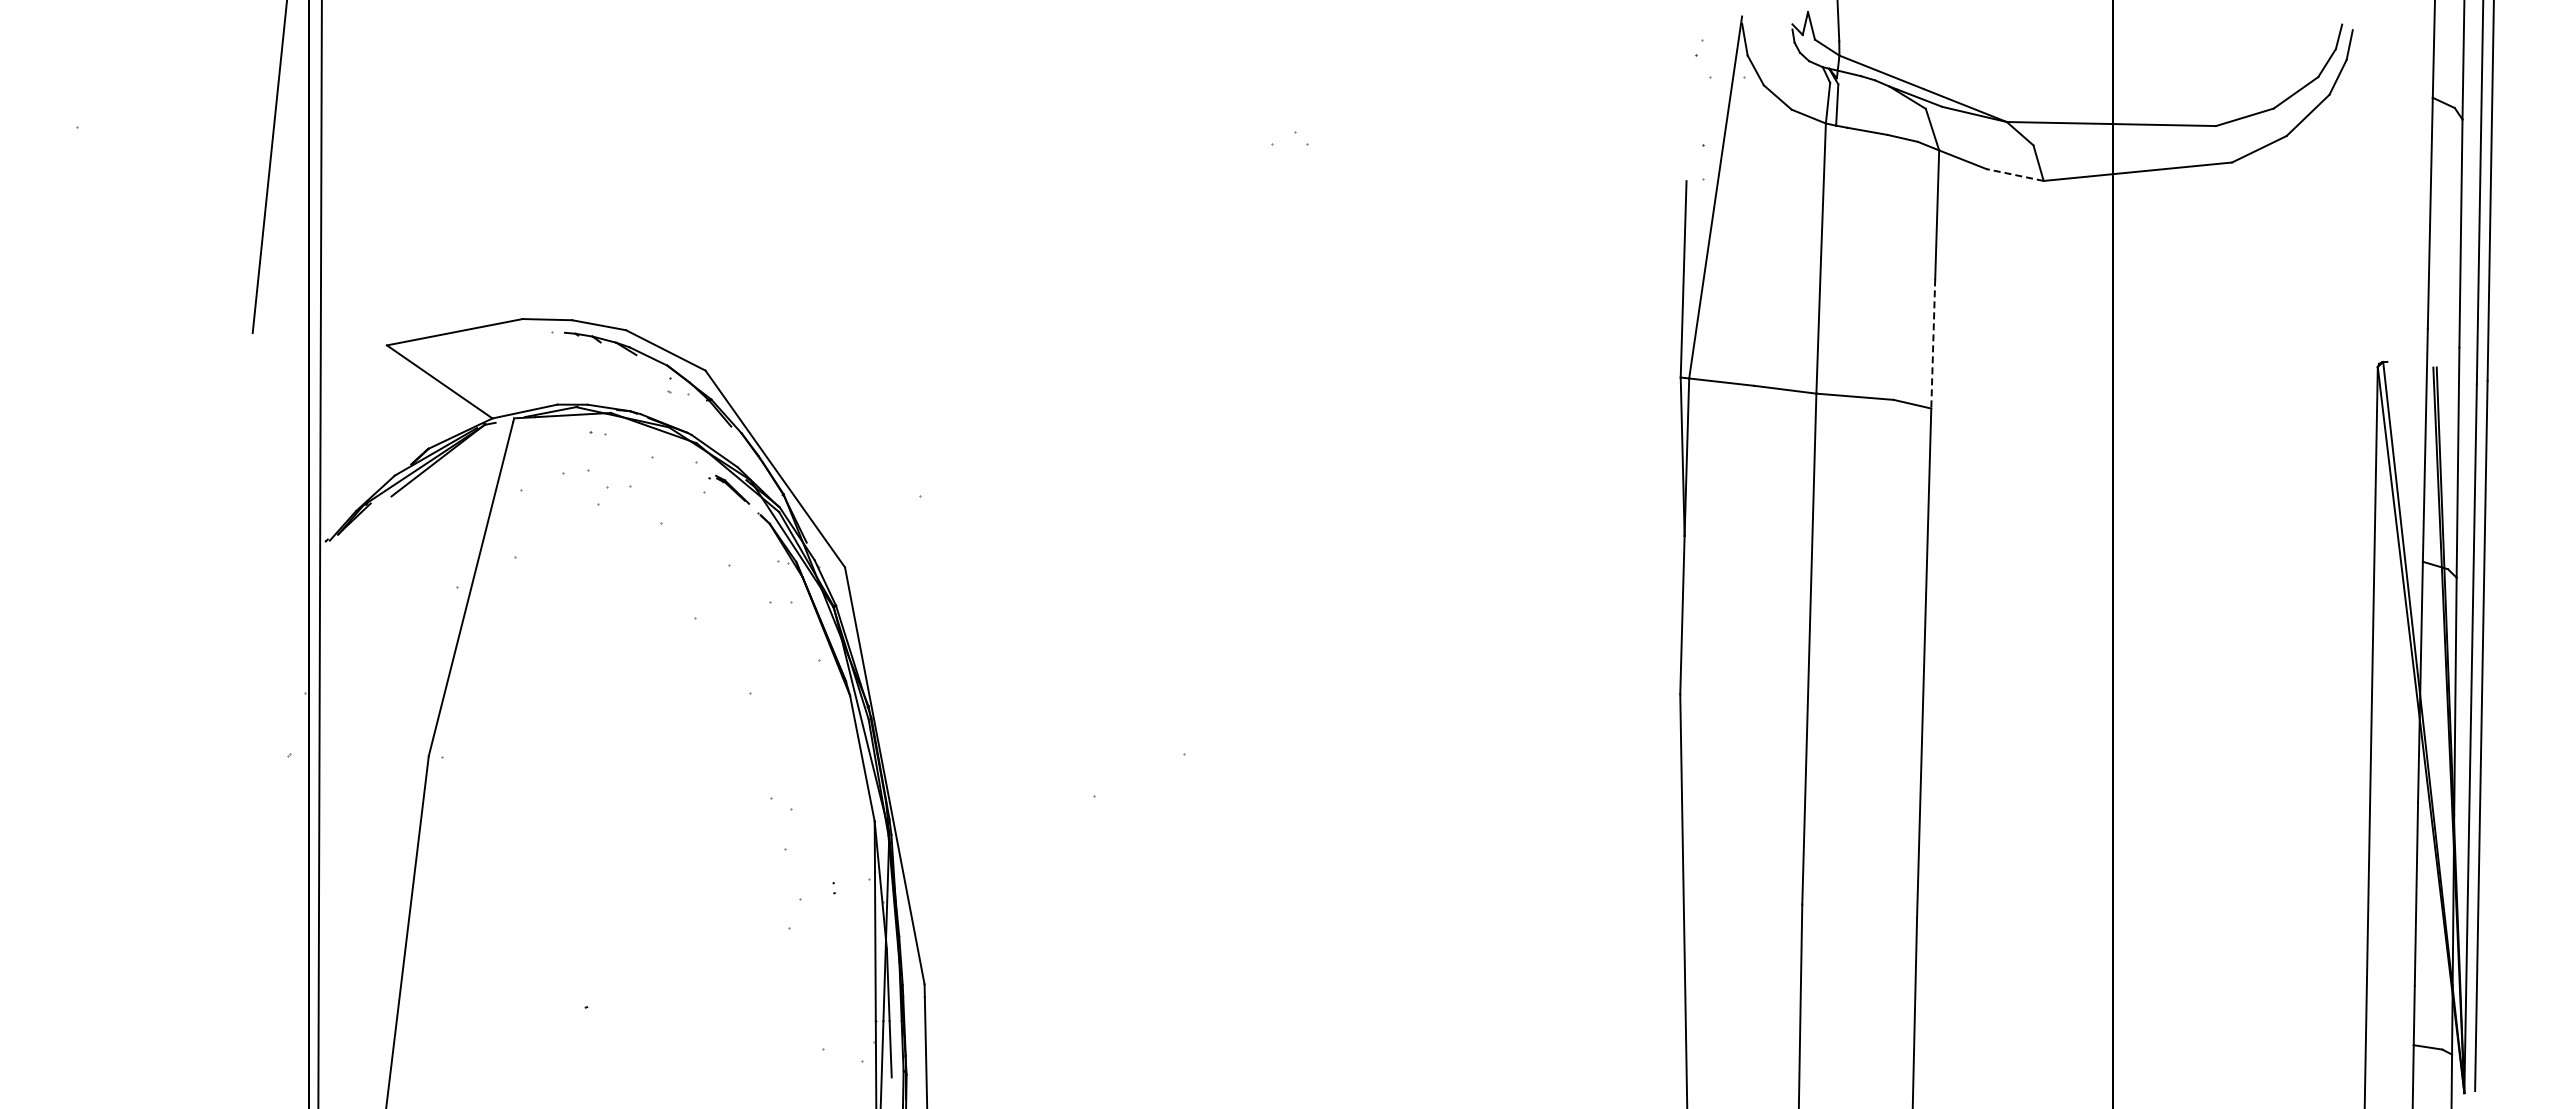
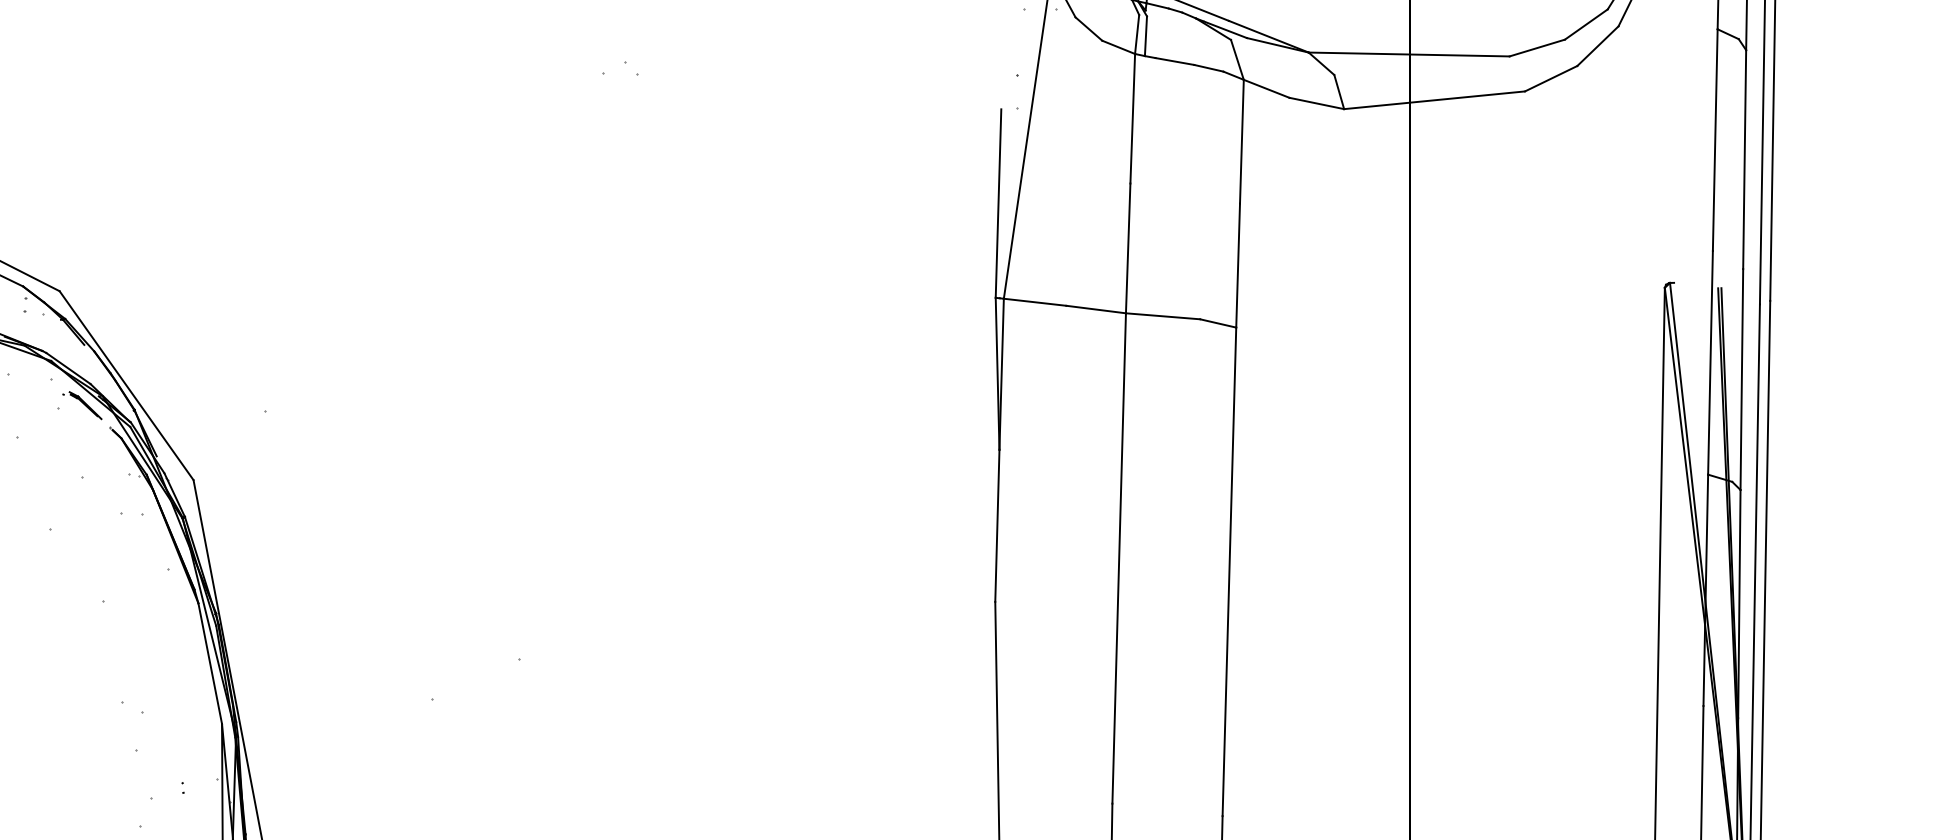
line: (2014, 174) -> (1316, 102), dashed -> solid
line: (1933, 343) -> (1238, 265), dashed -> solid

